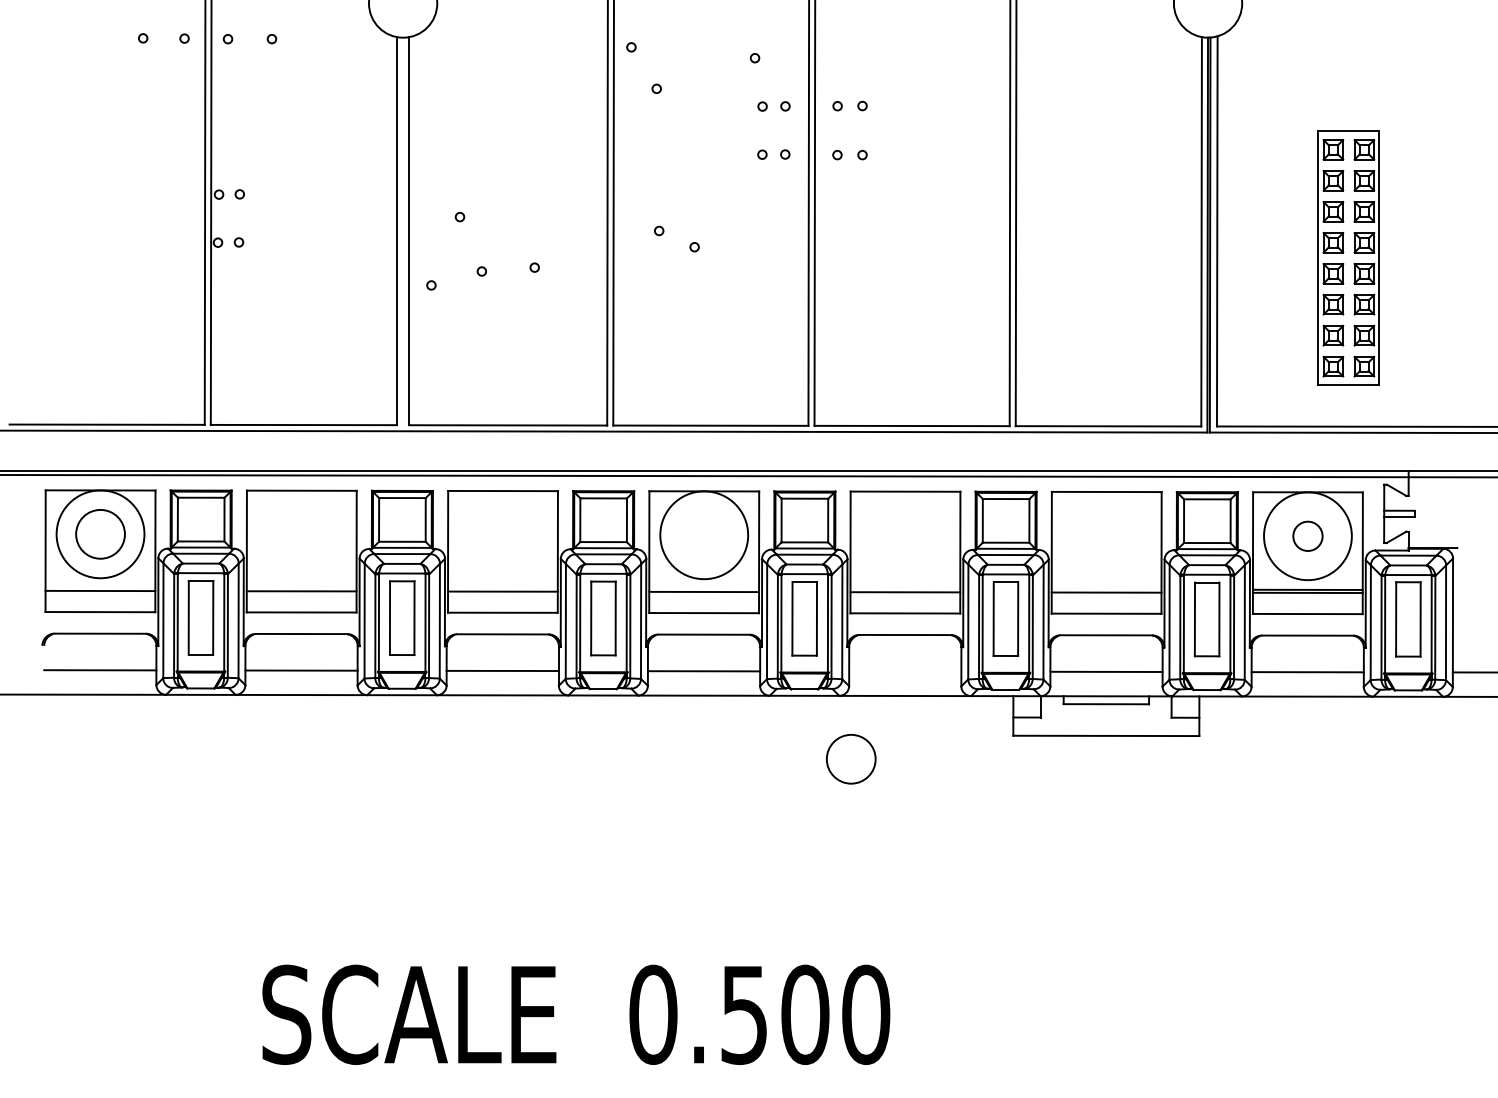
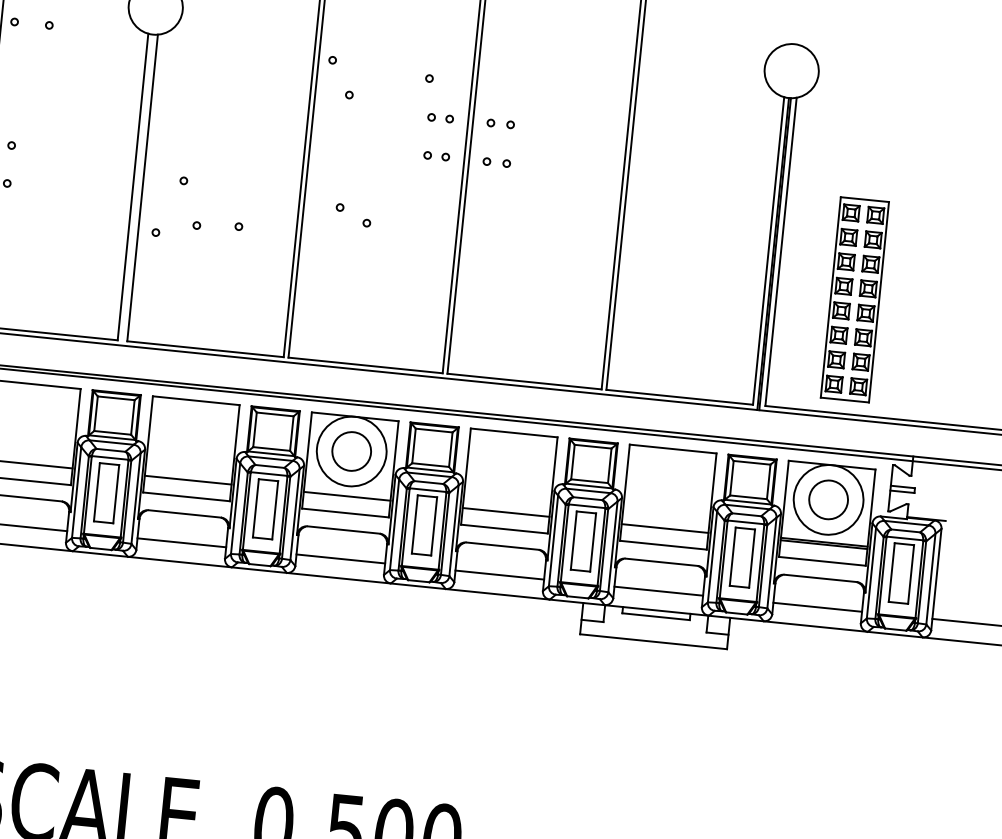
part: (1348, 257) -> (854, 299), moved
circle: (1307, 536) -> (828, 500), size x1.67
line: (905, 671) -> (499, 575), added
circle: (851, 759) -> (351, 451), moved

